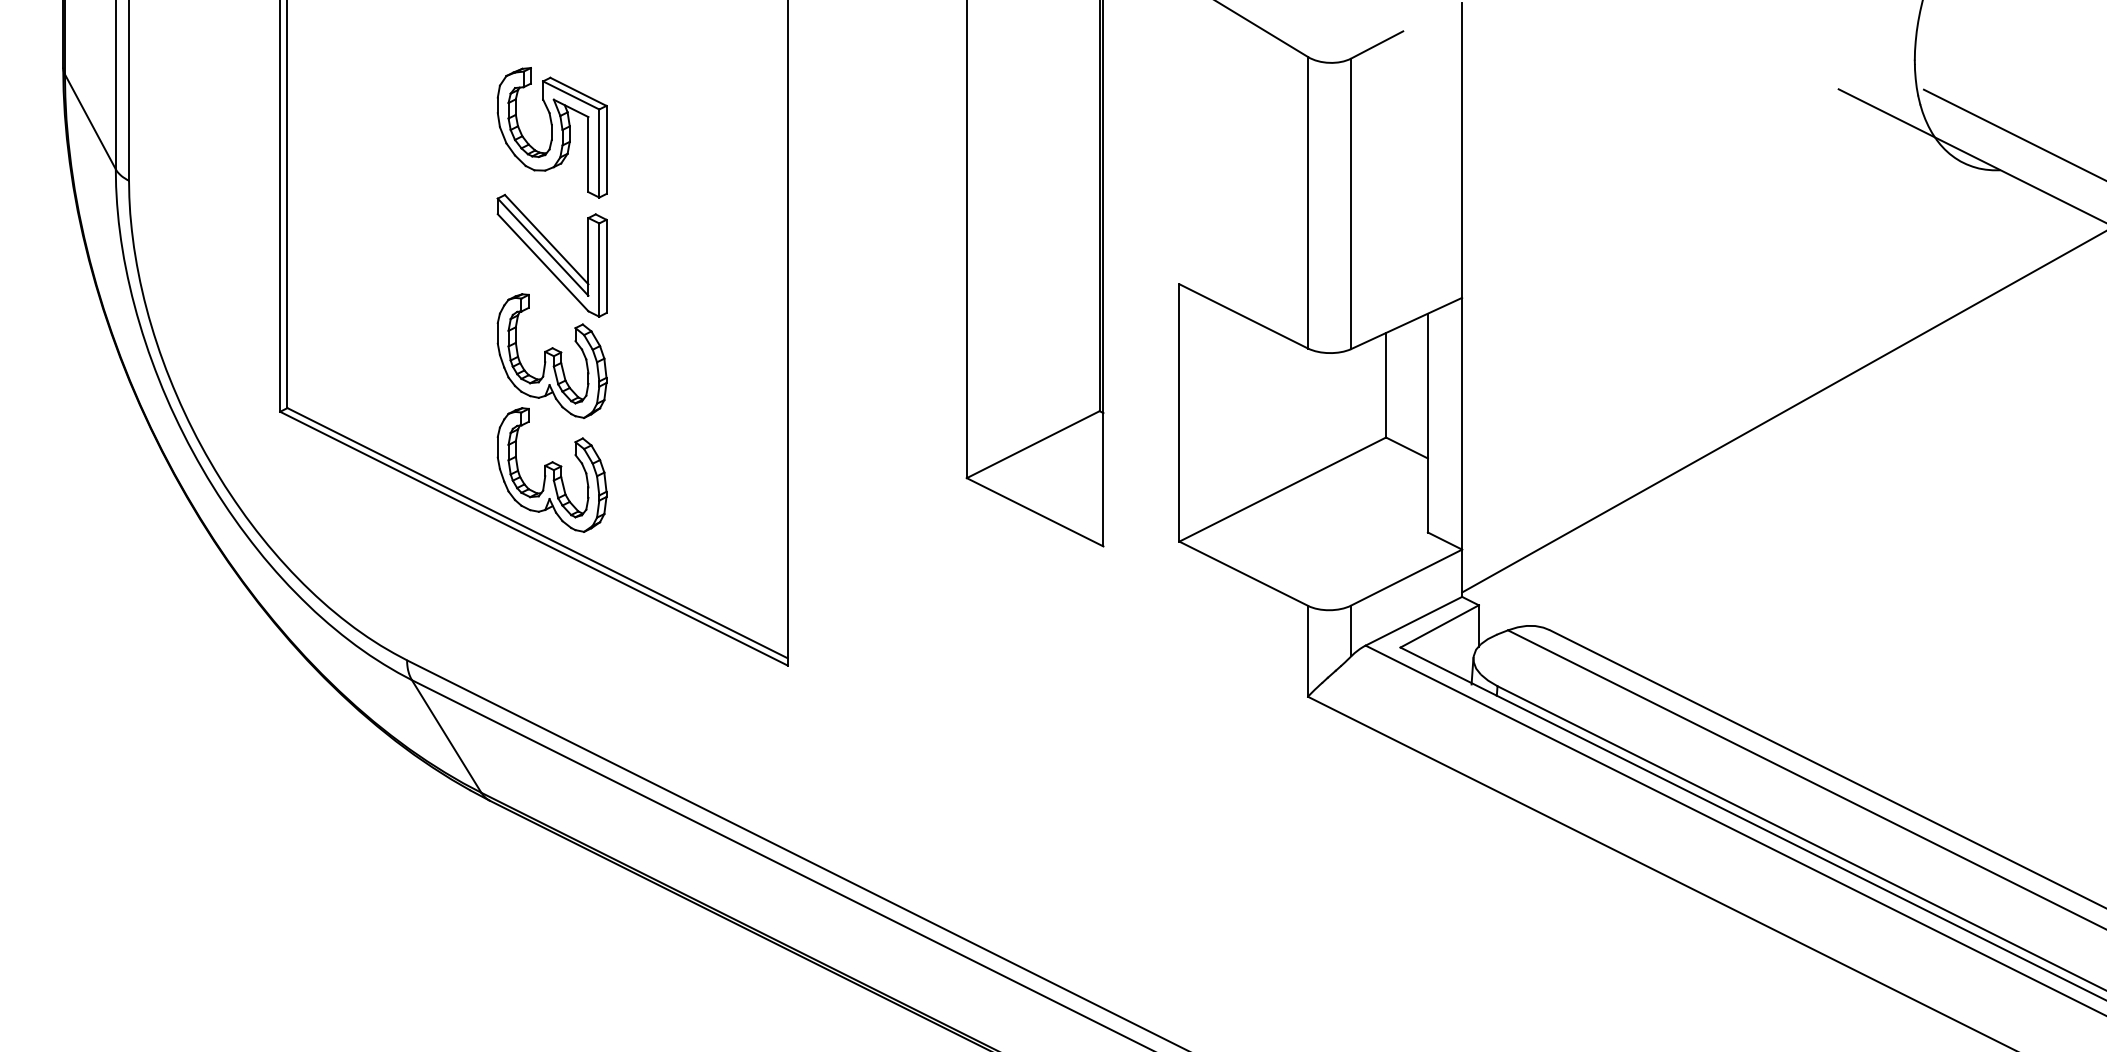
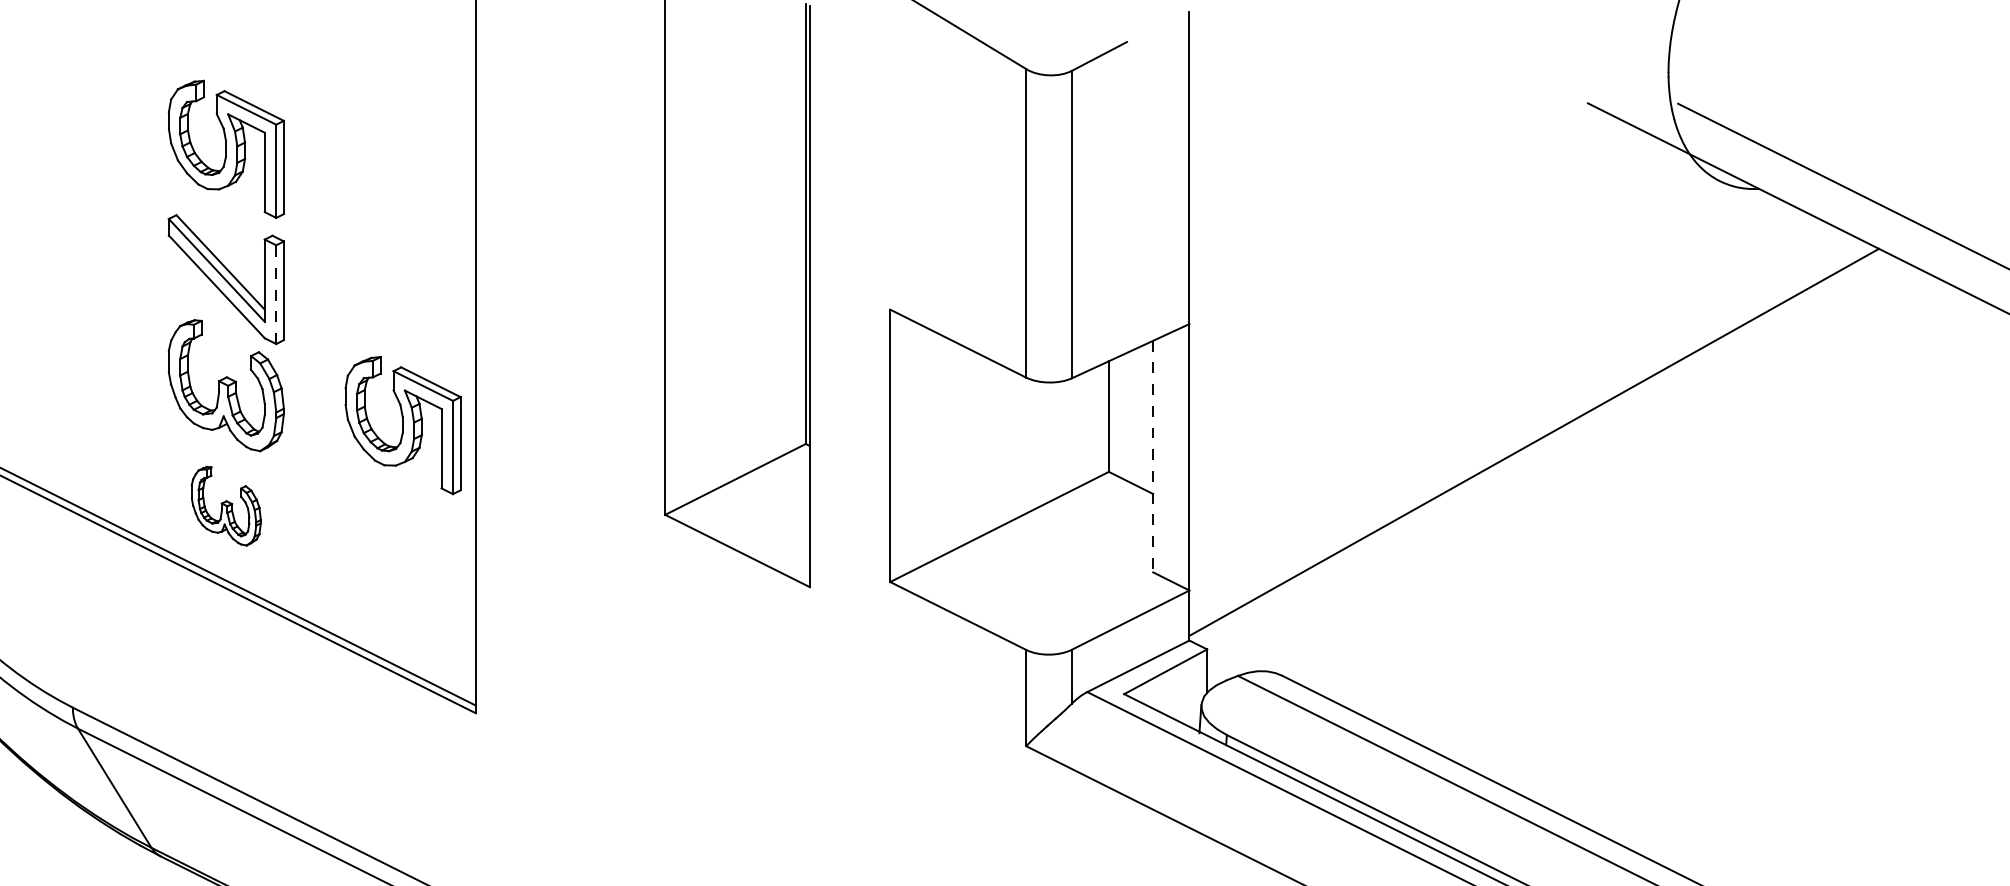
line: (599, 270) -> (276, 295), solid -> dashed
part: (718, 393) -> (402, 425), added
line: (1427, 423) -> (1152, 457), solid -> dashed
part: (551, 469) -> (225, 505), size x0.6

